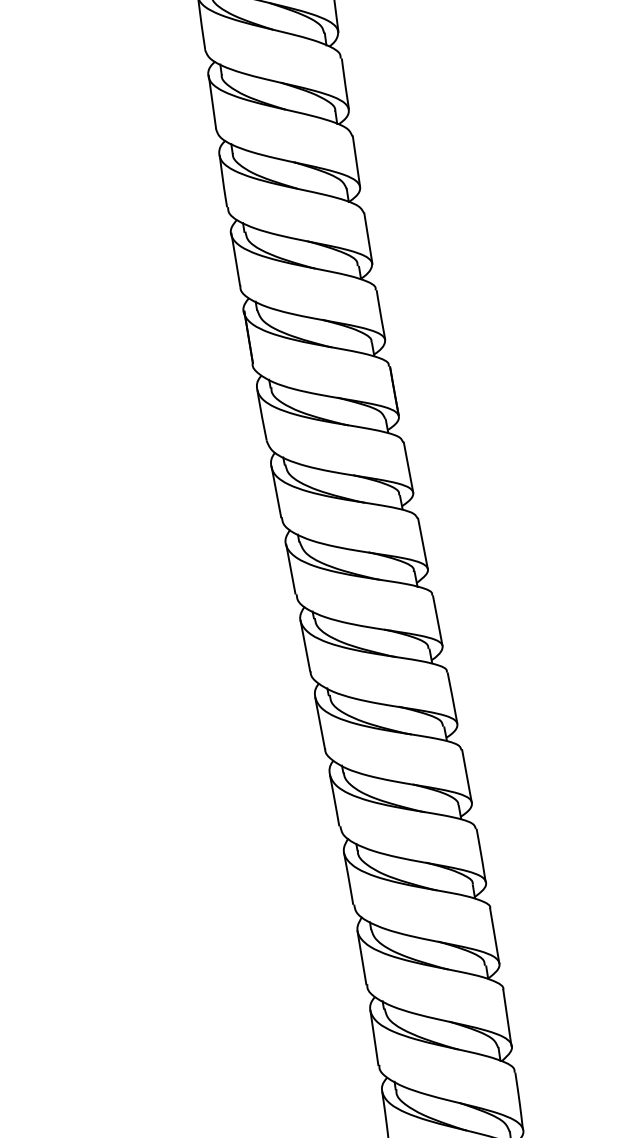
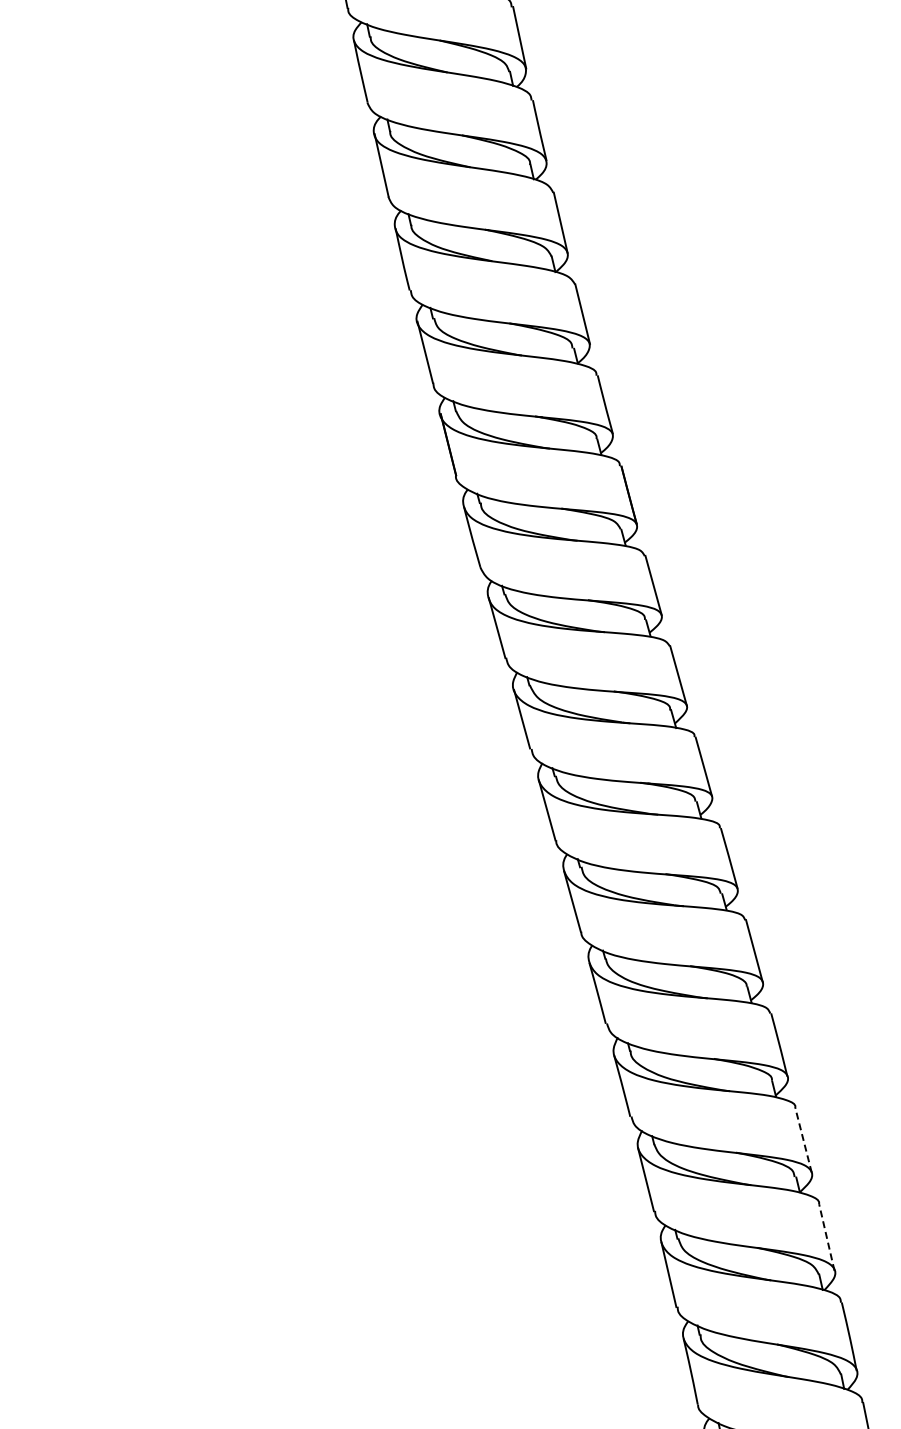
line: (494, 935) -> (803, 1139), solid -> dashed
line: (507, 1017) -> (826, 1237), solid -> dashed

